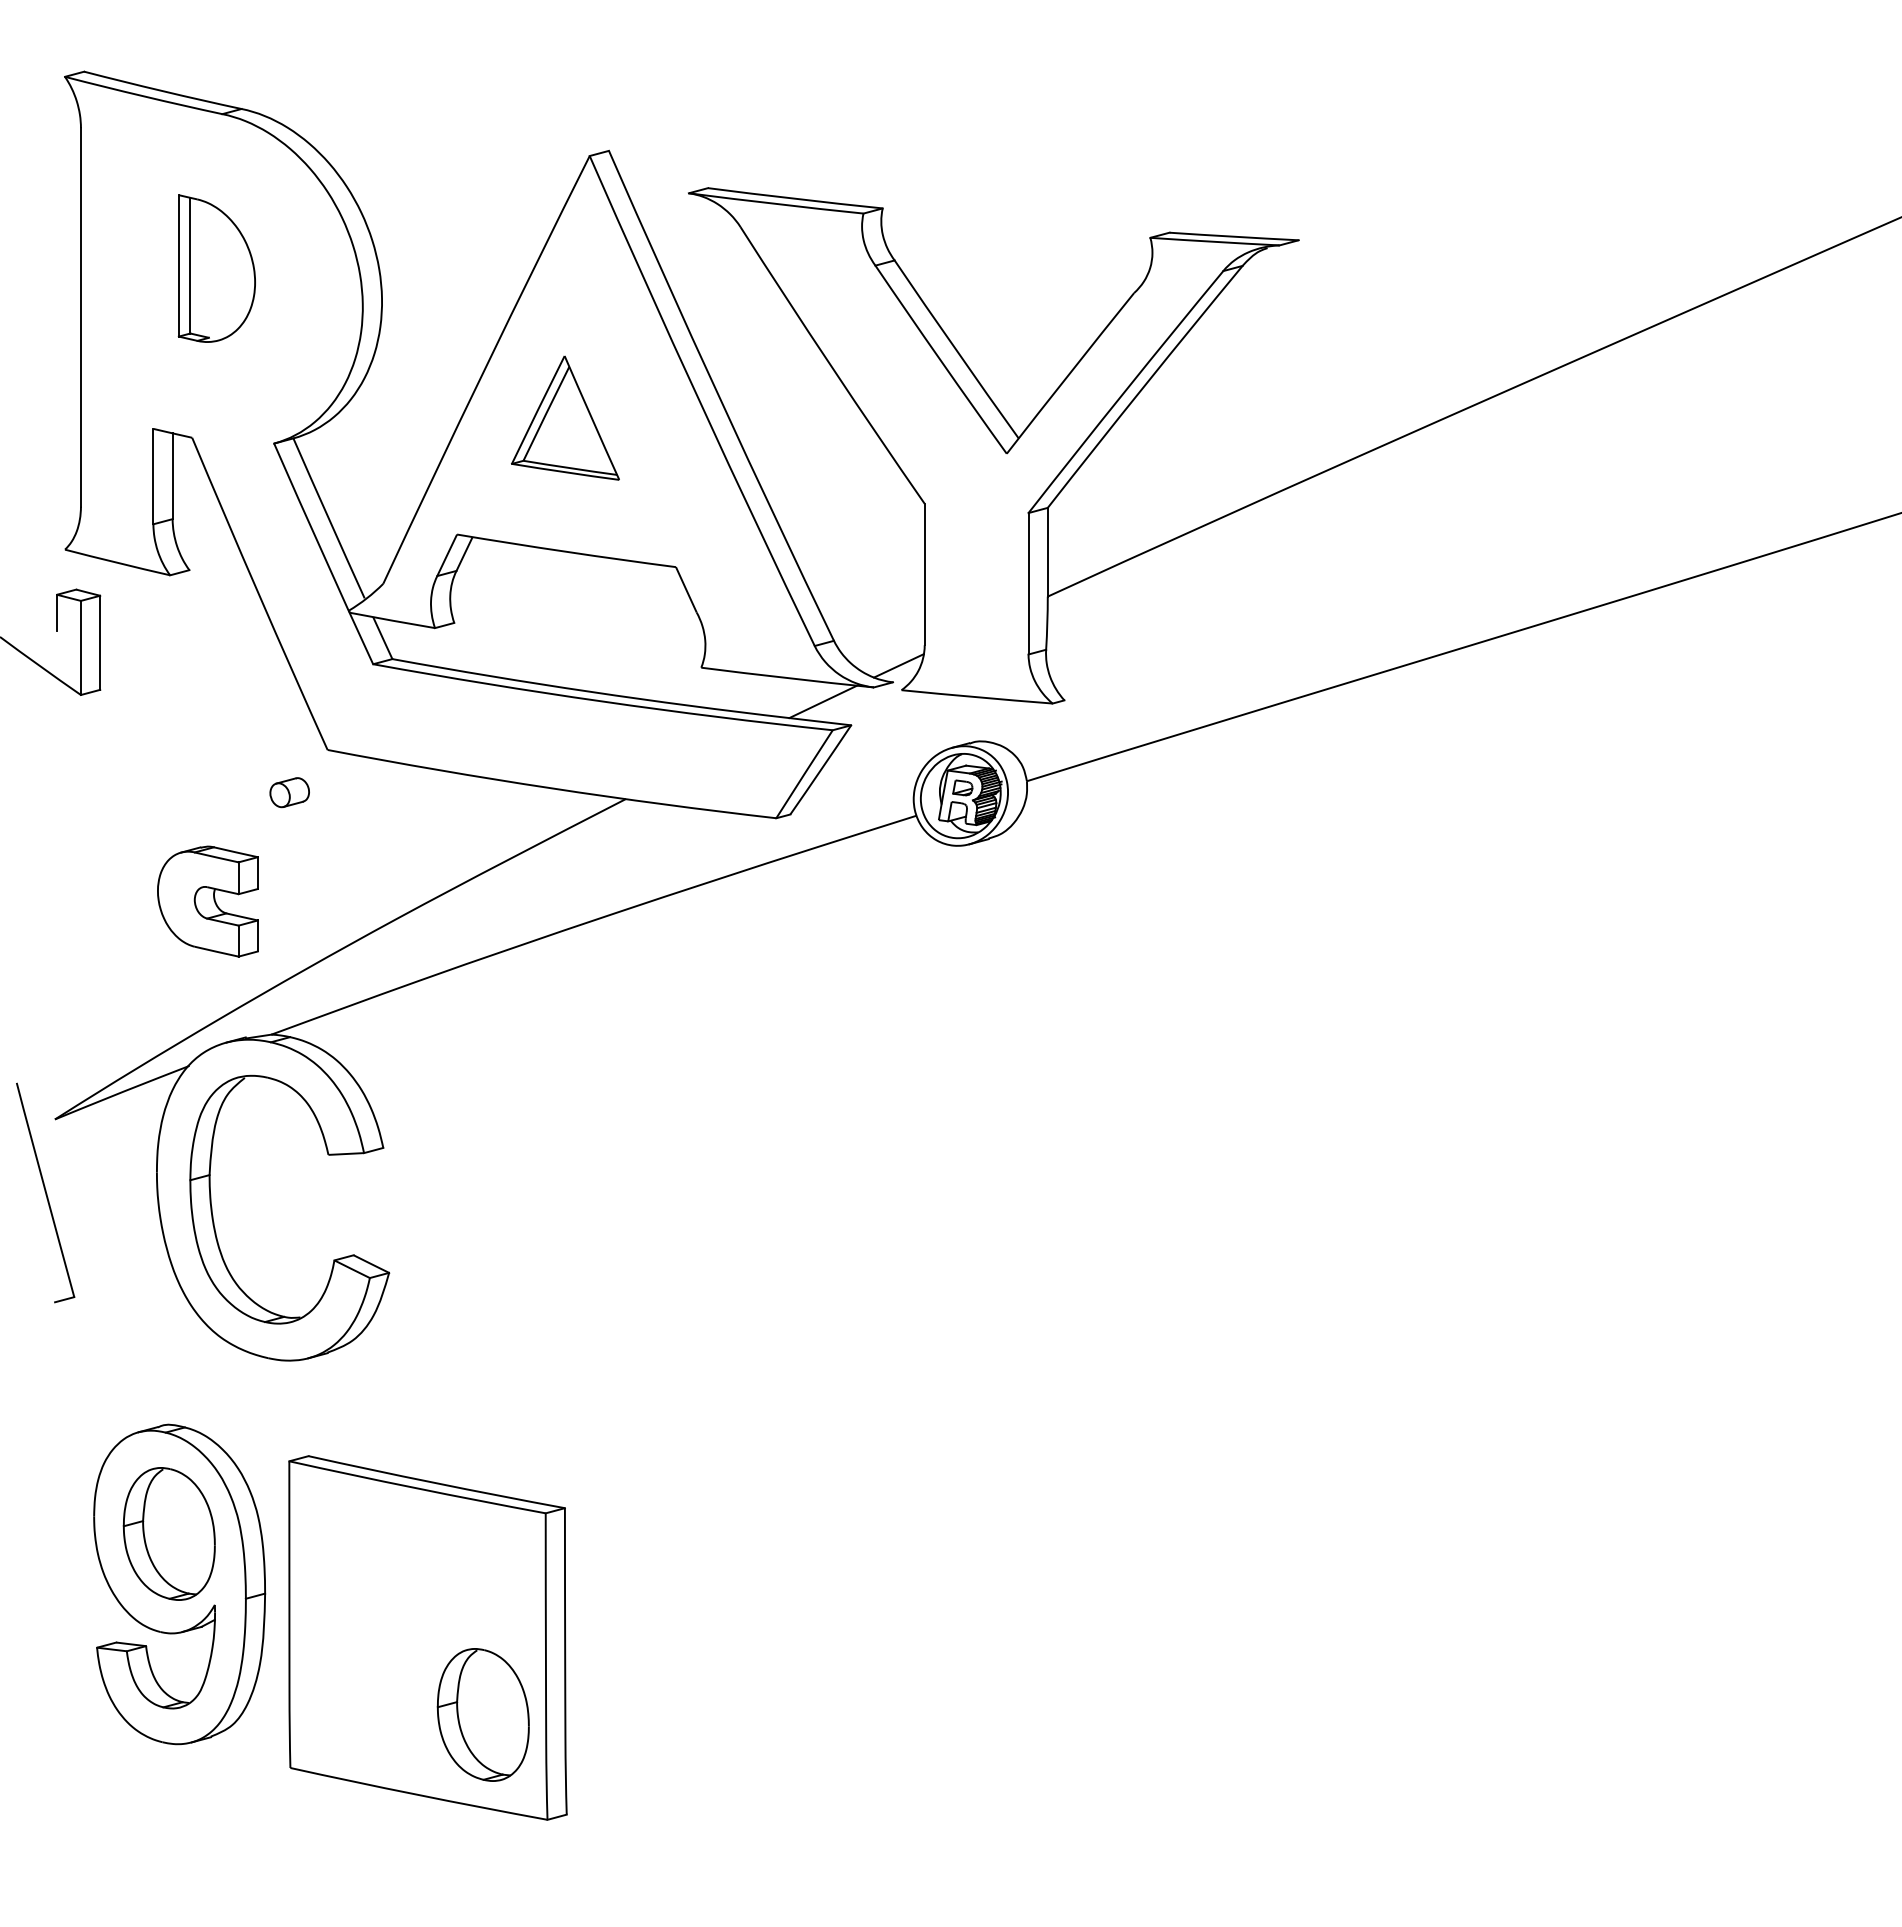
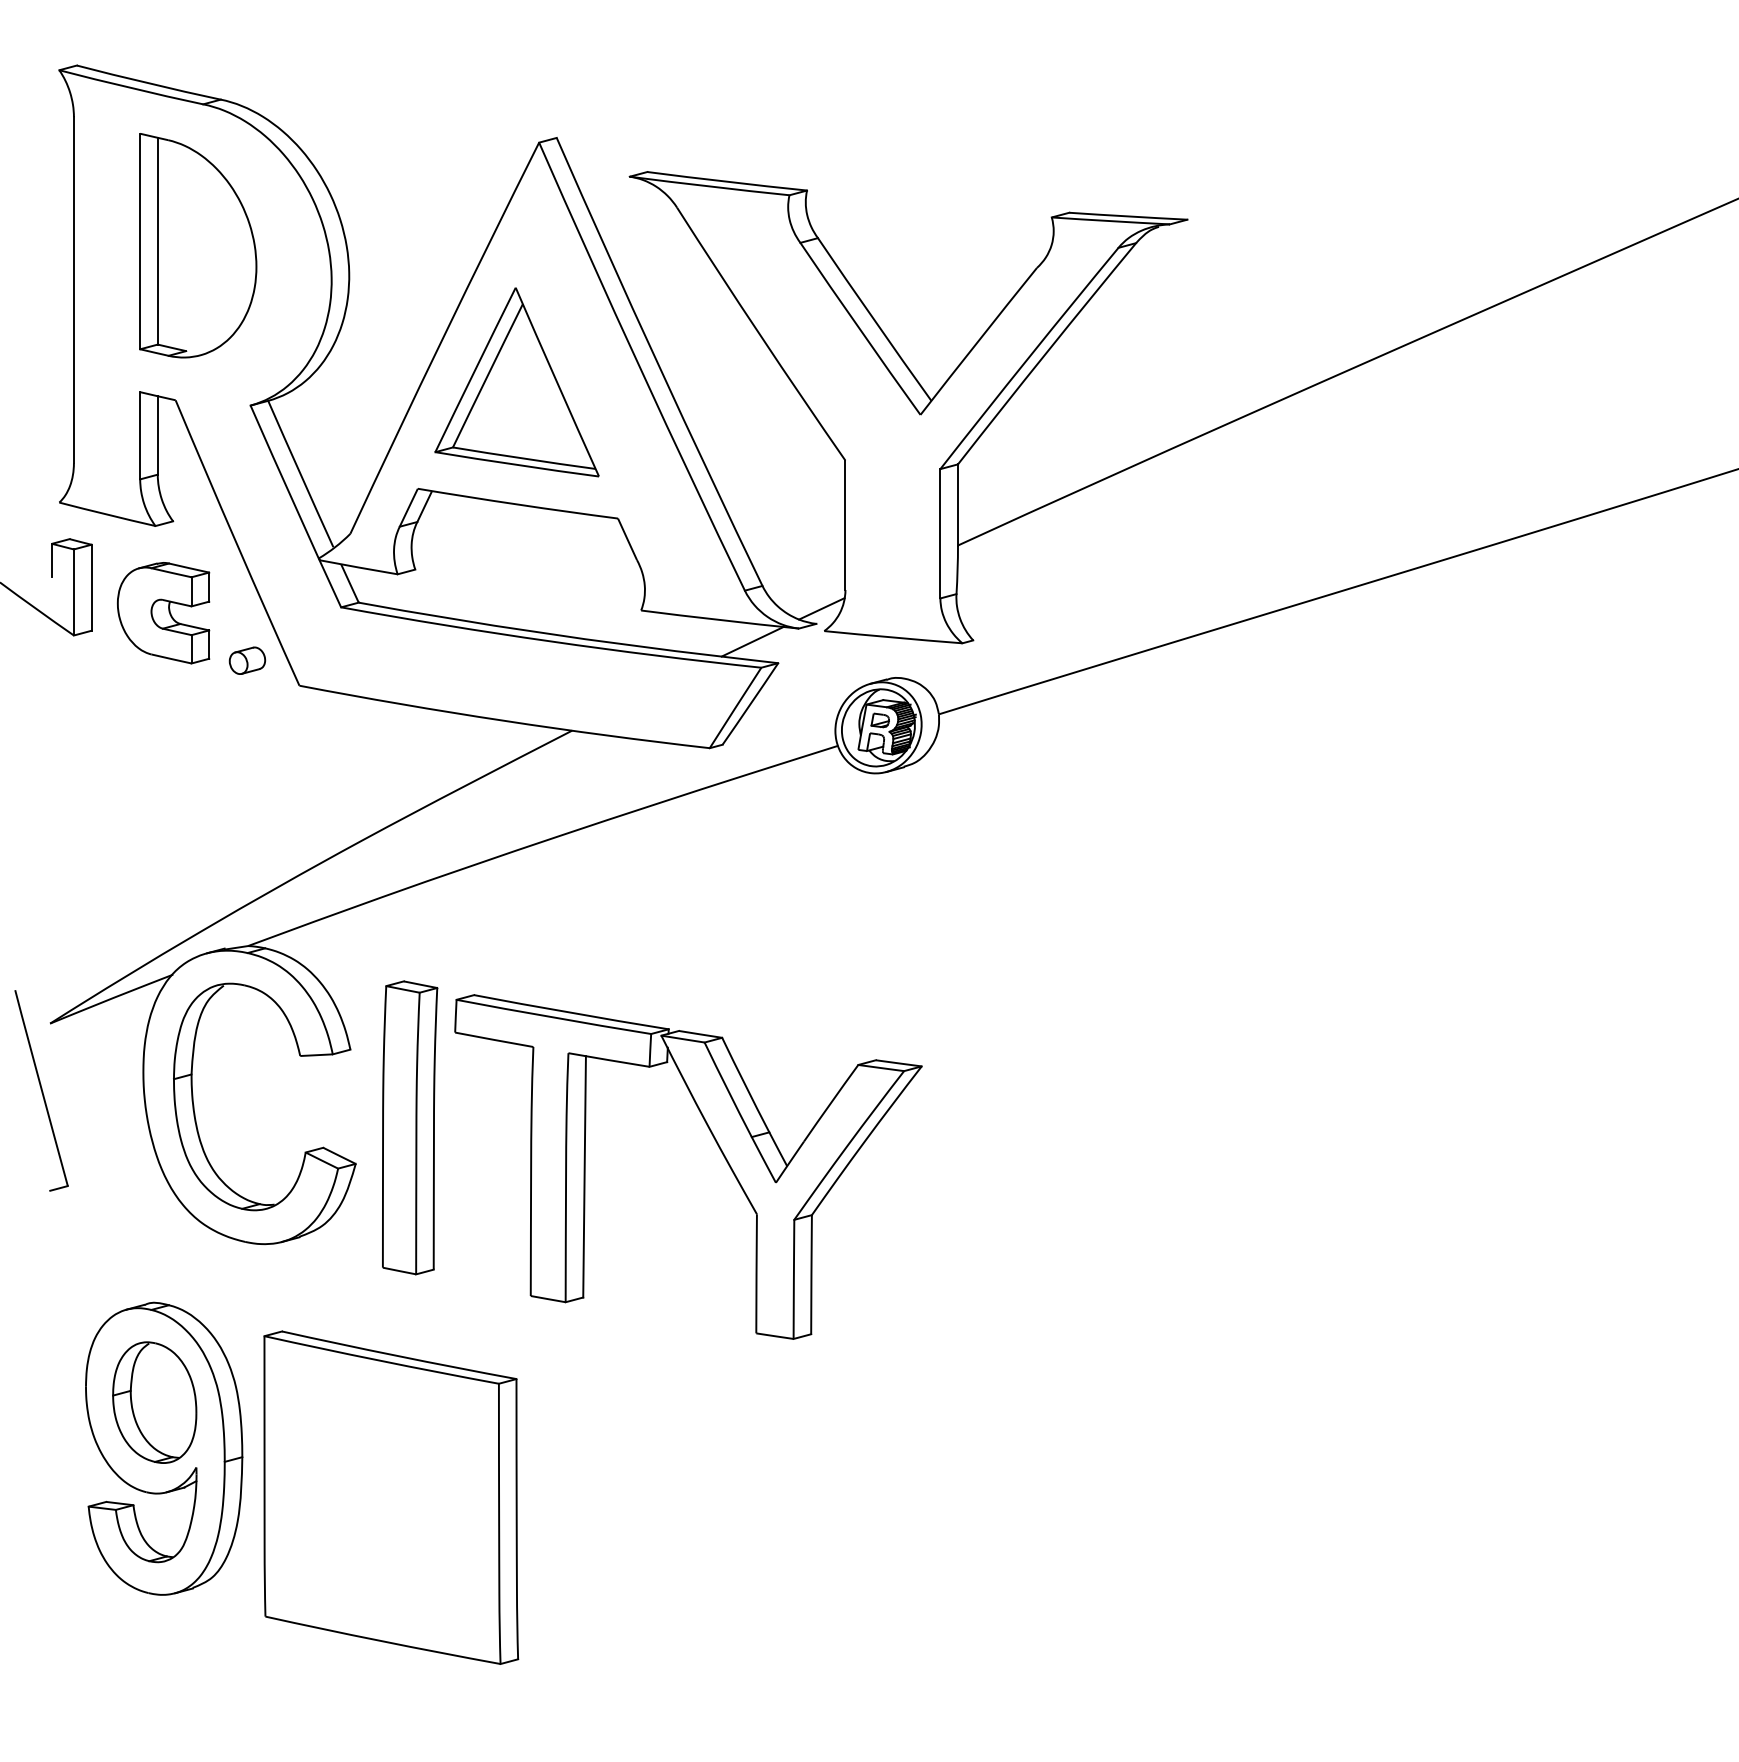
part: (216, 268) -> (197, 245), size x1.67
part: (565, 417) -> (516, 381), size x1.67
part: (289, 792) -> (247, 660), moved
part: (207, 901) -> (163, 613), moved
part: (448, 1233) -> (410, 1127), added
part: (785, 1254) -> (718, 1147), added
part: (482, 1714) -> (441, 1567), removed

